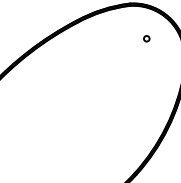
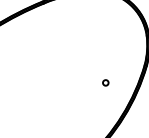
circle: (146, 38) -> (105, 82), moved

